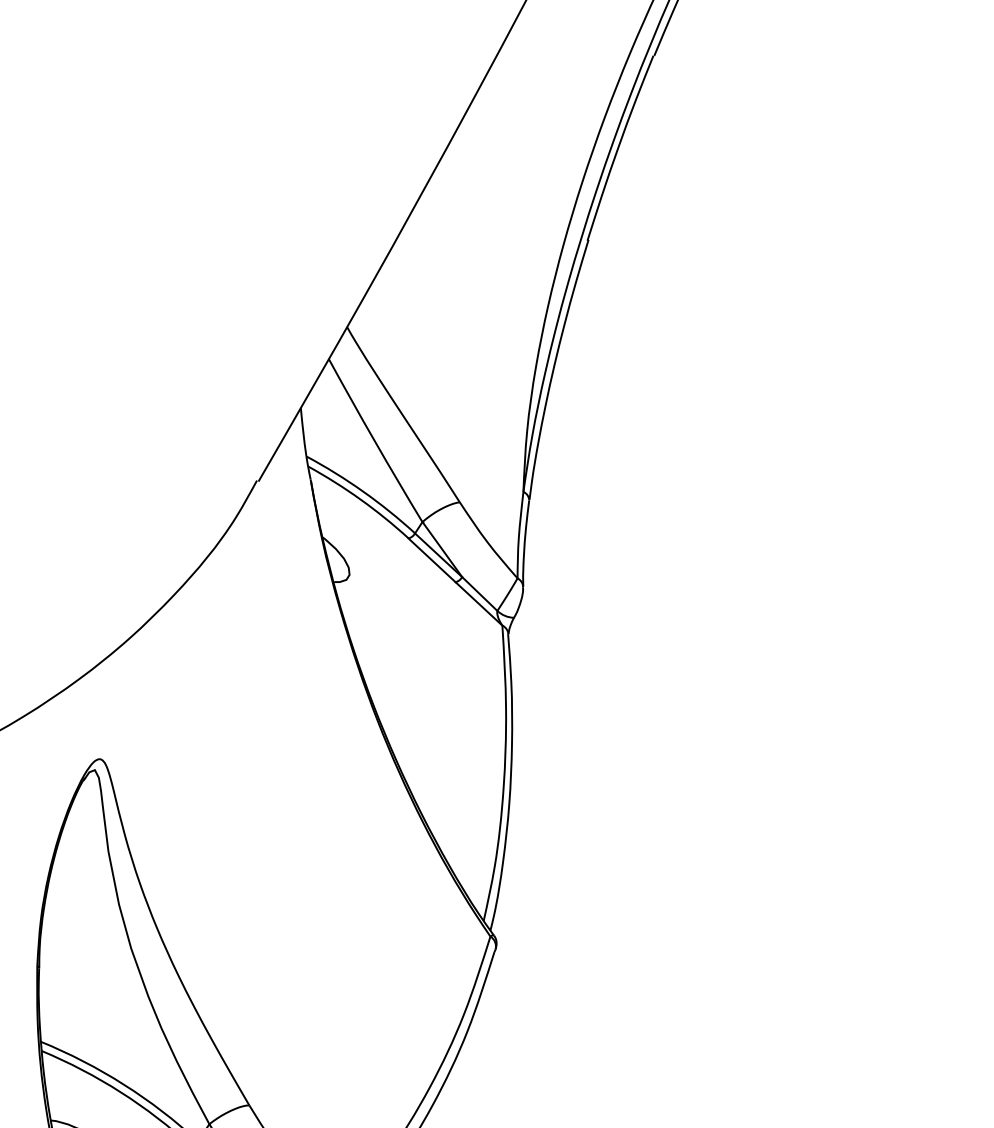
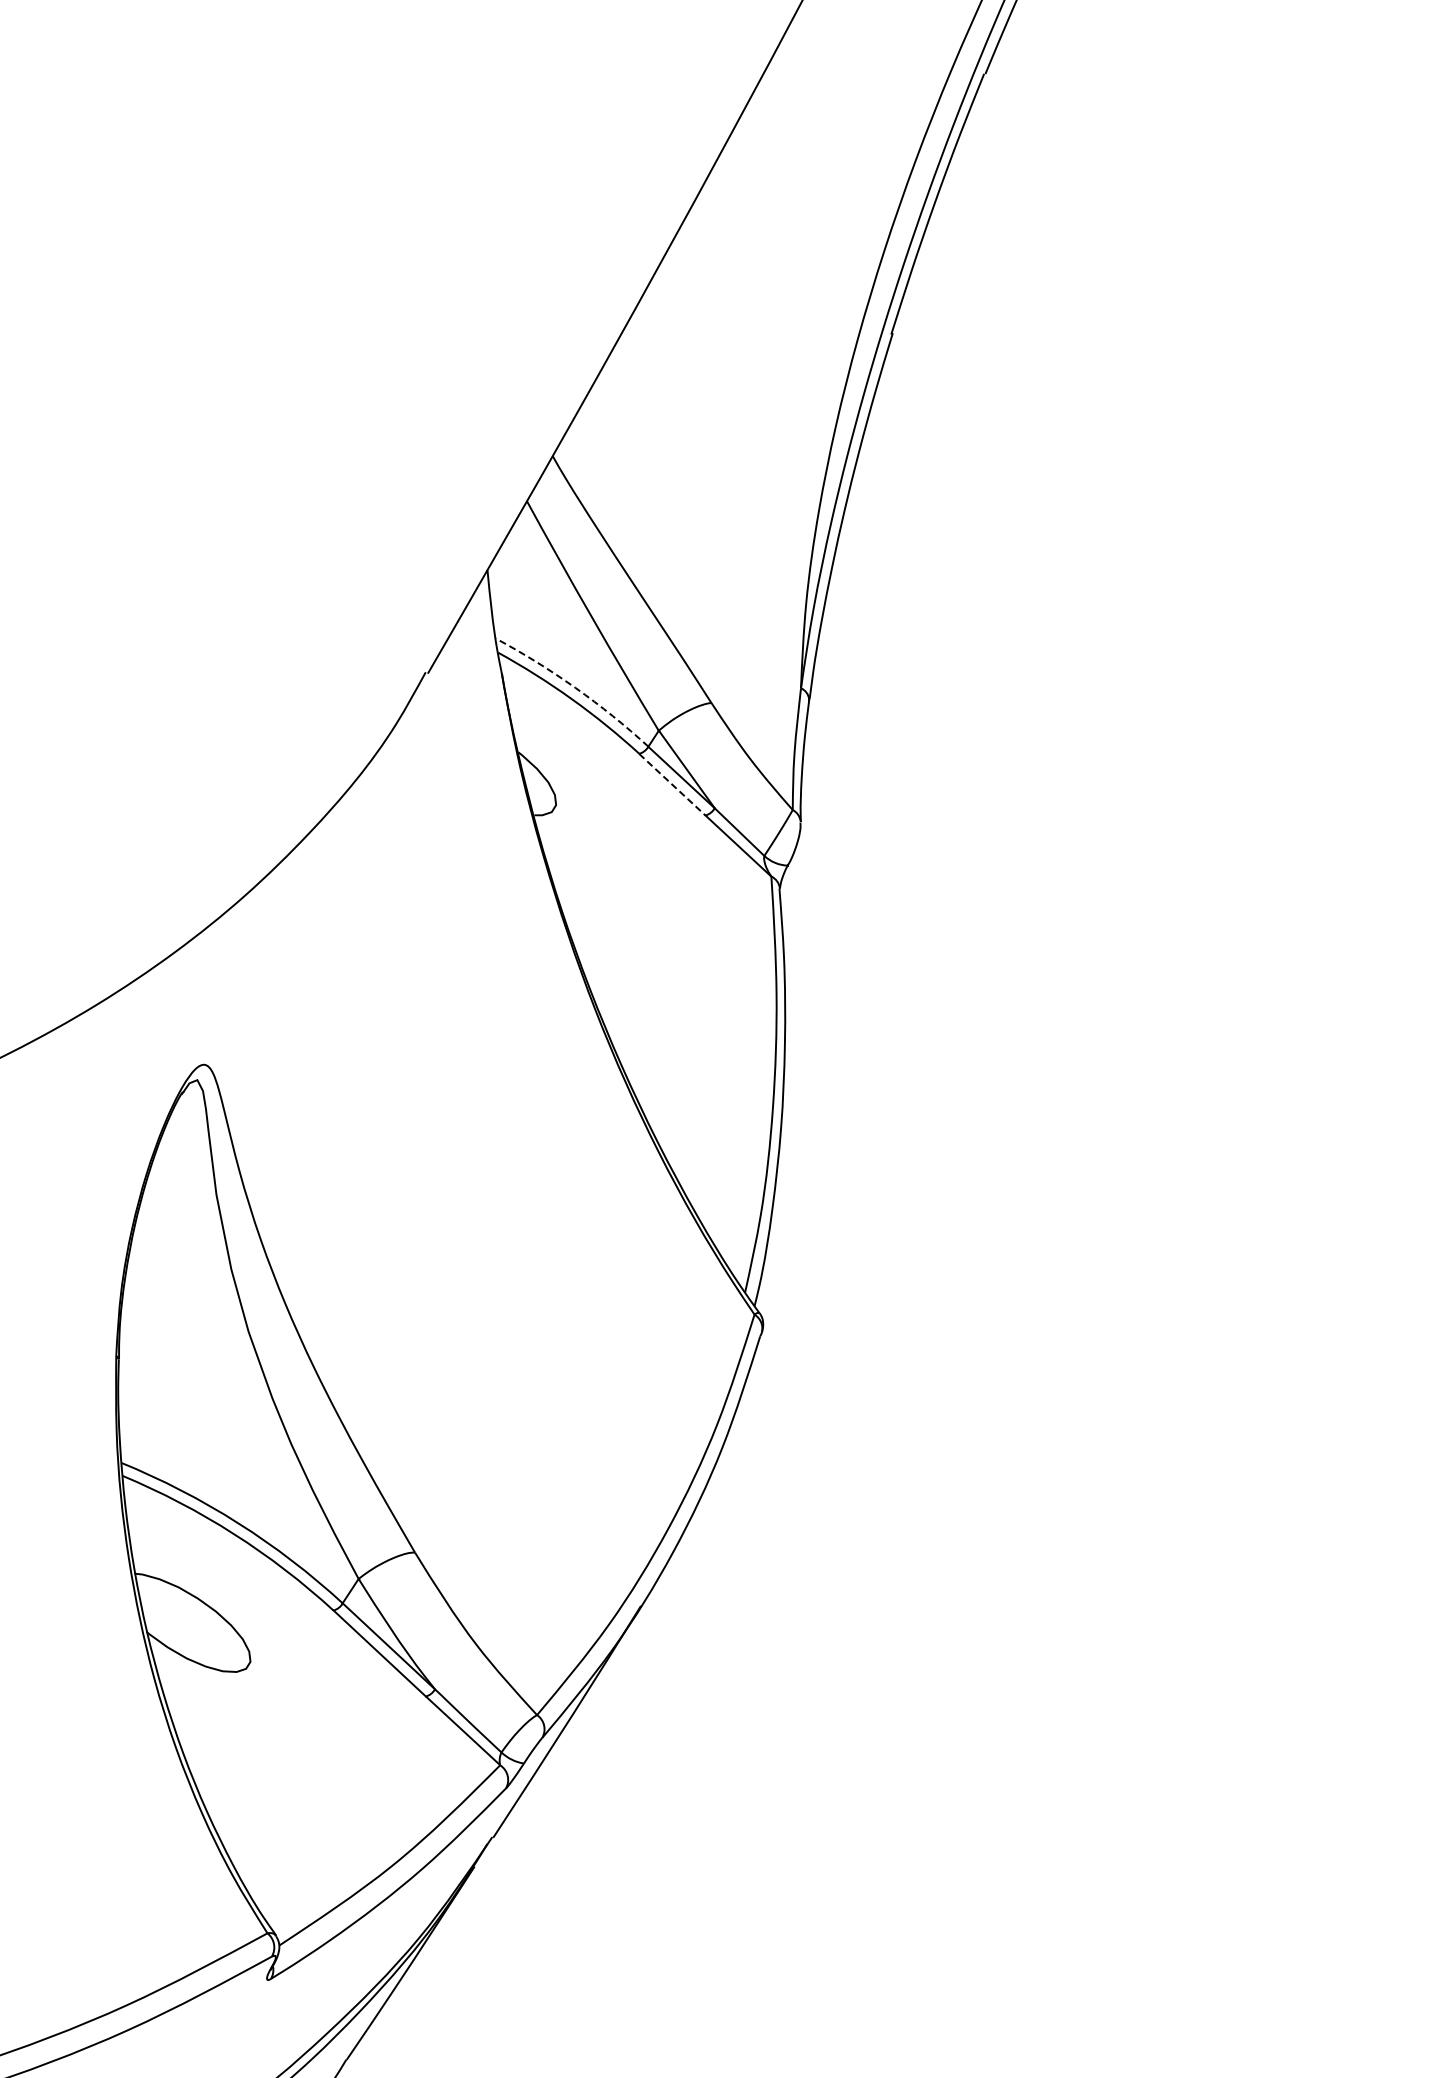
arc: (363, 491) -> (575, 687), solid -> dashed
line: (432, 560) -> (672, 785), solid -> dashed

